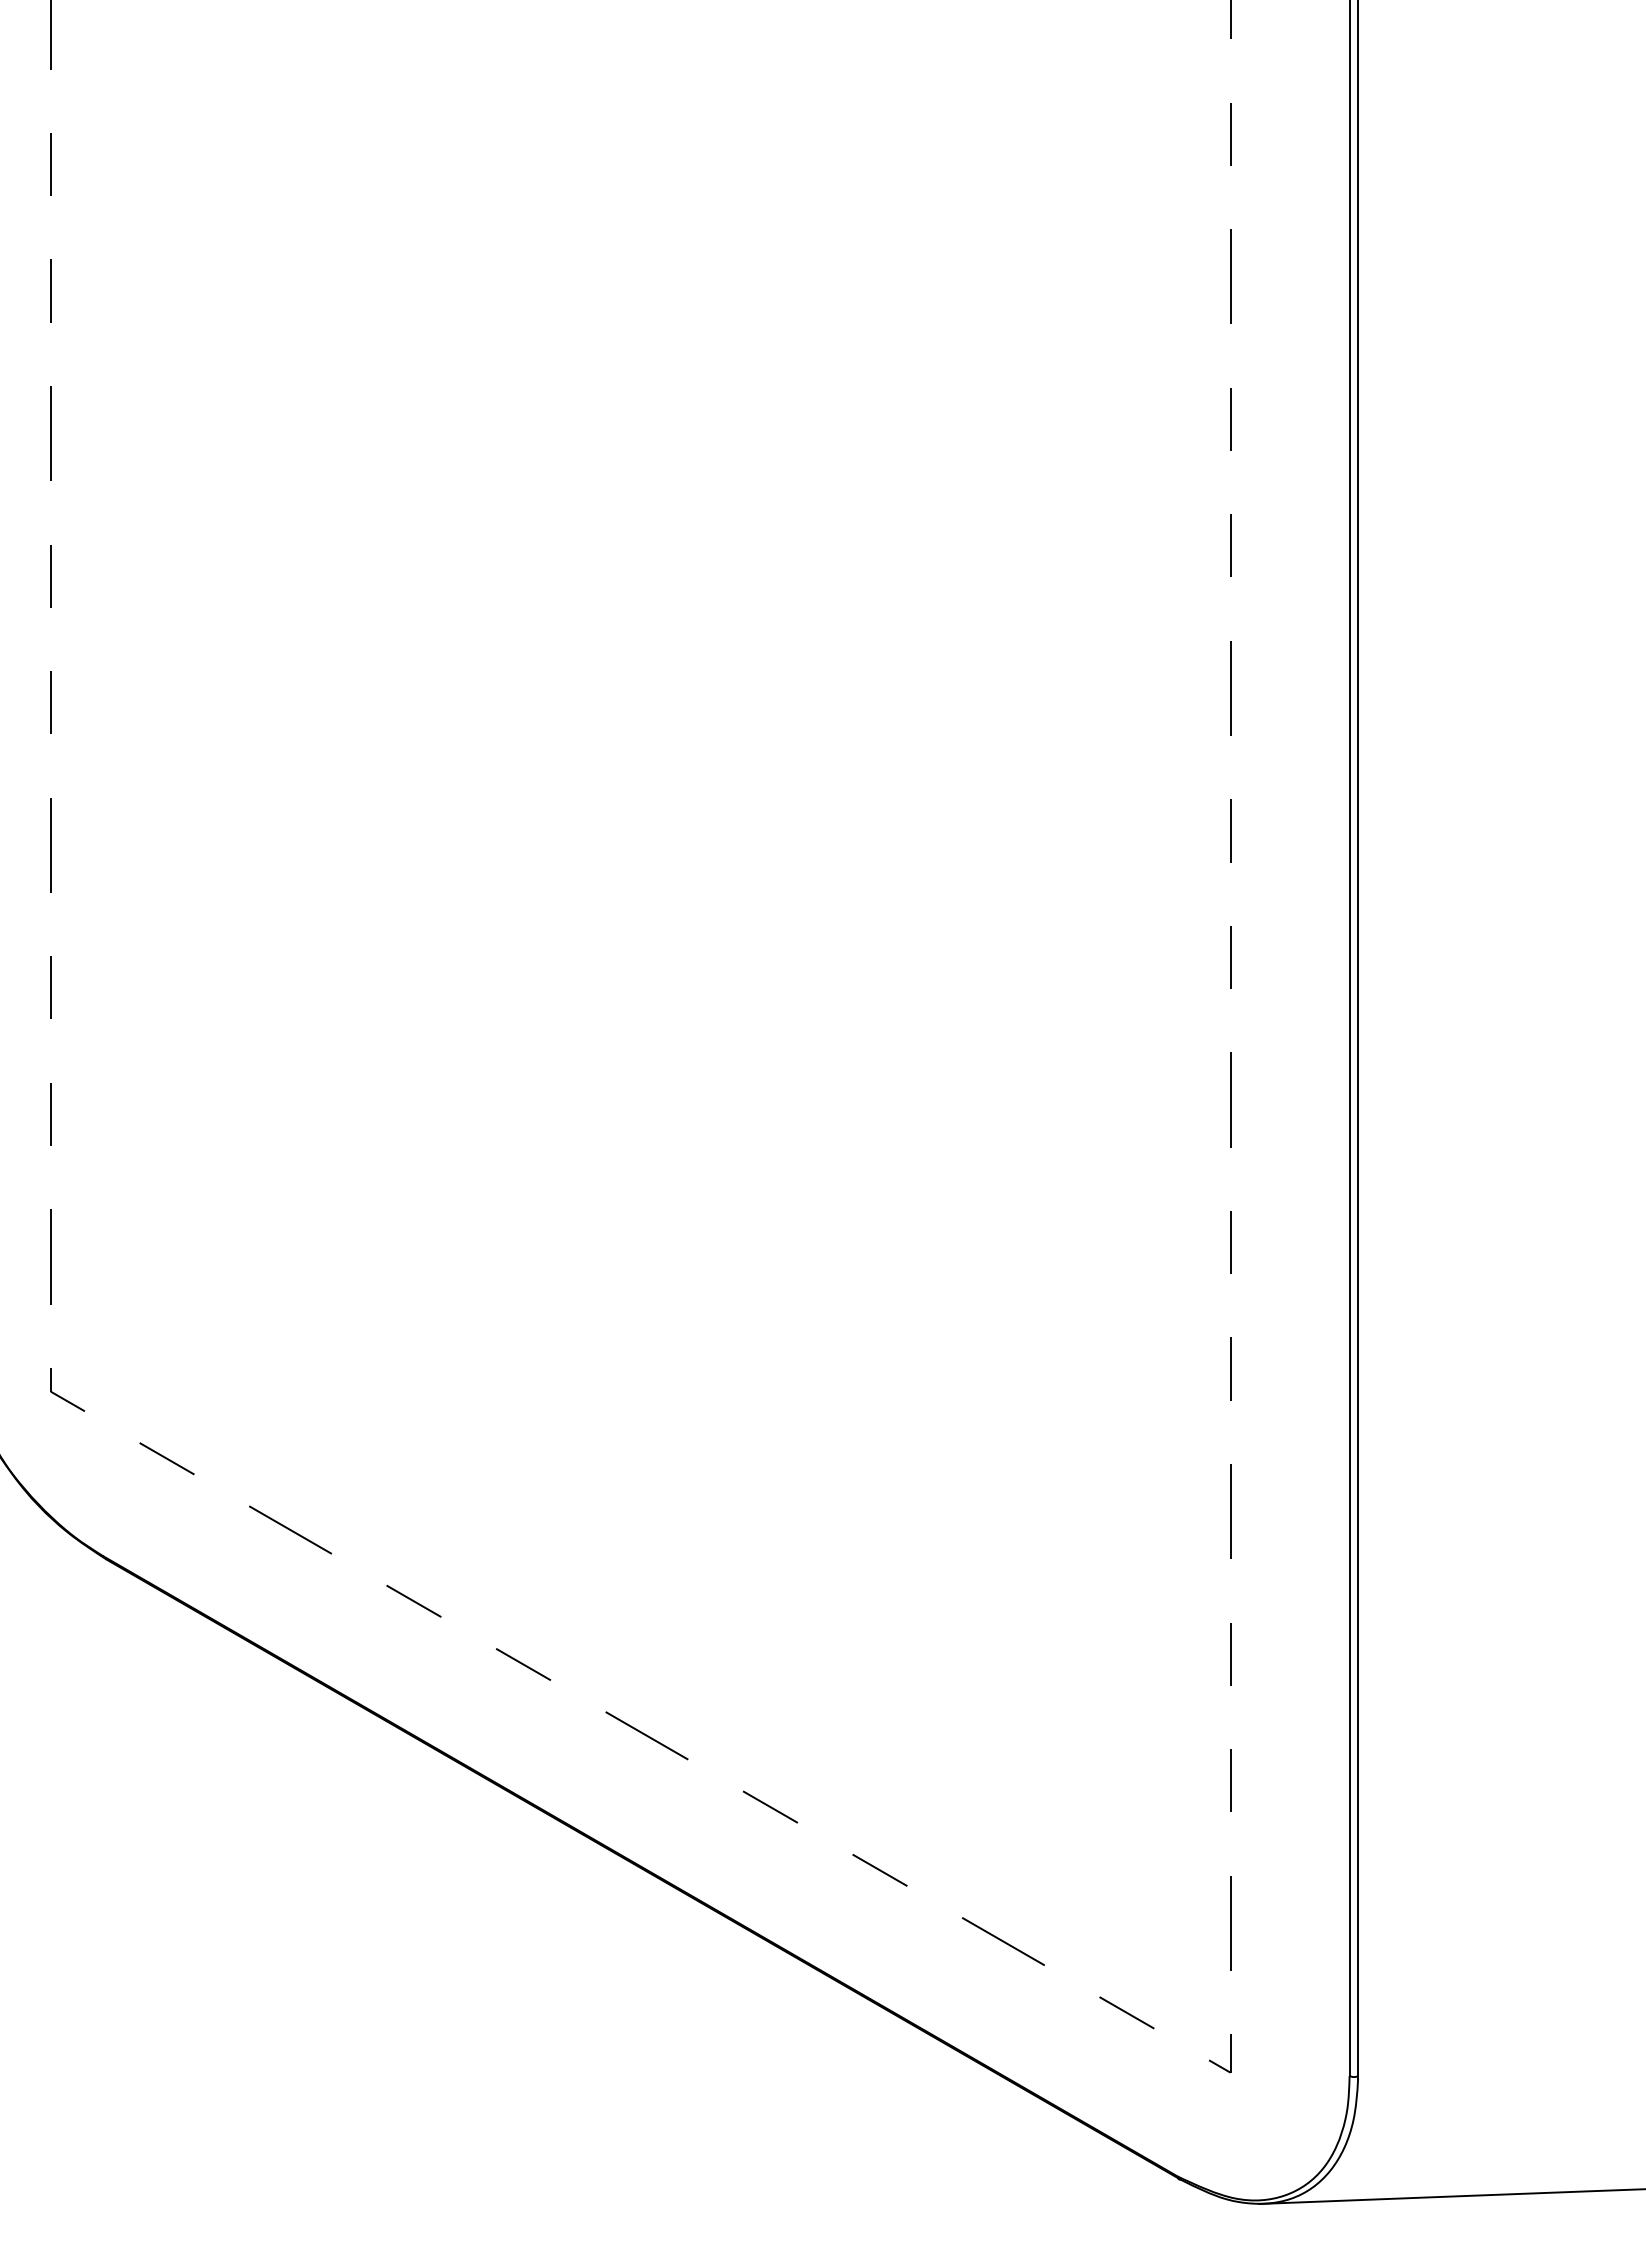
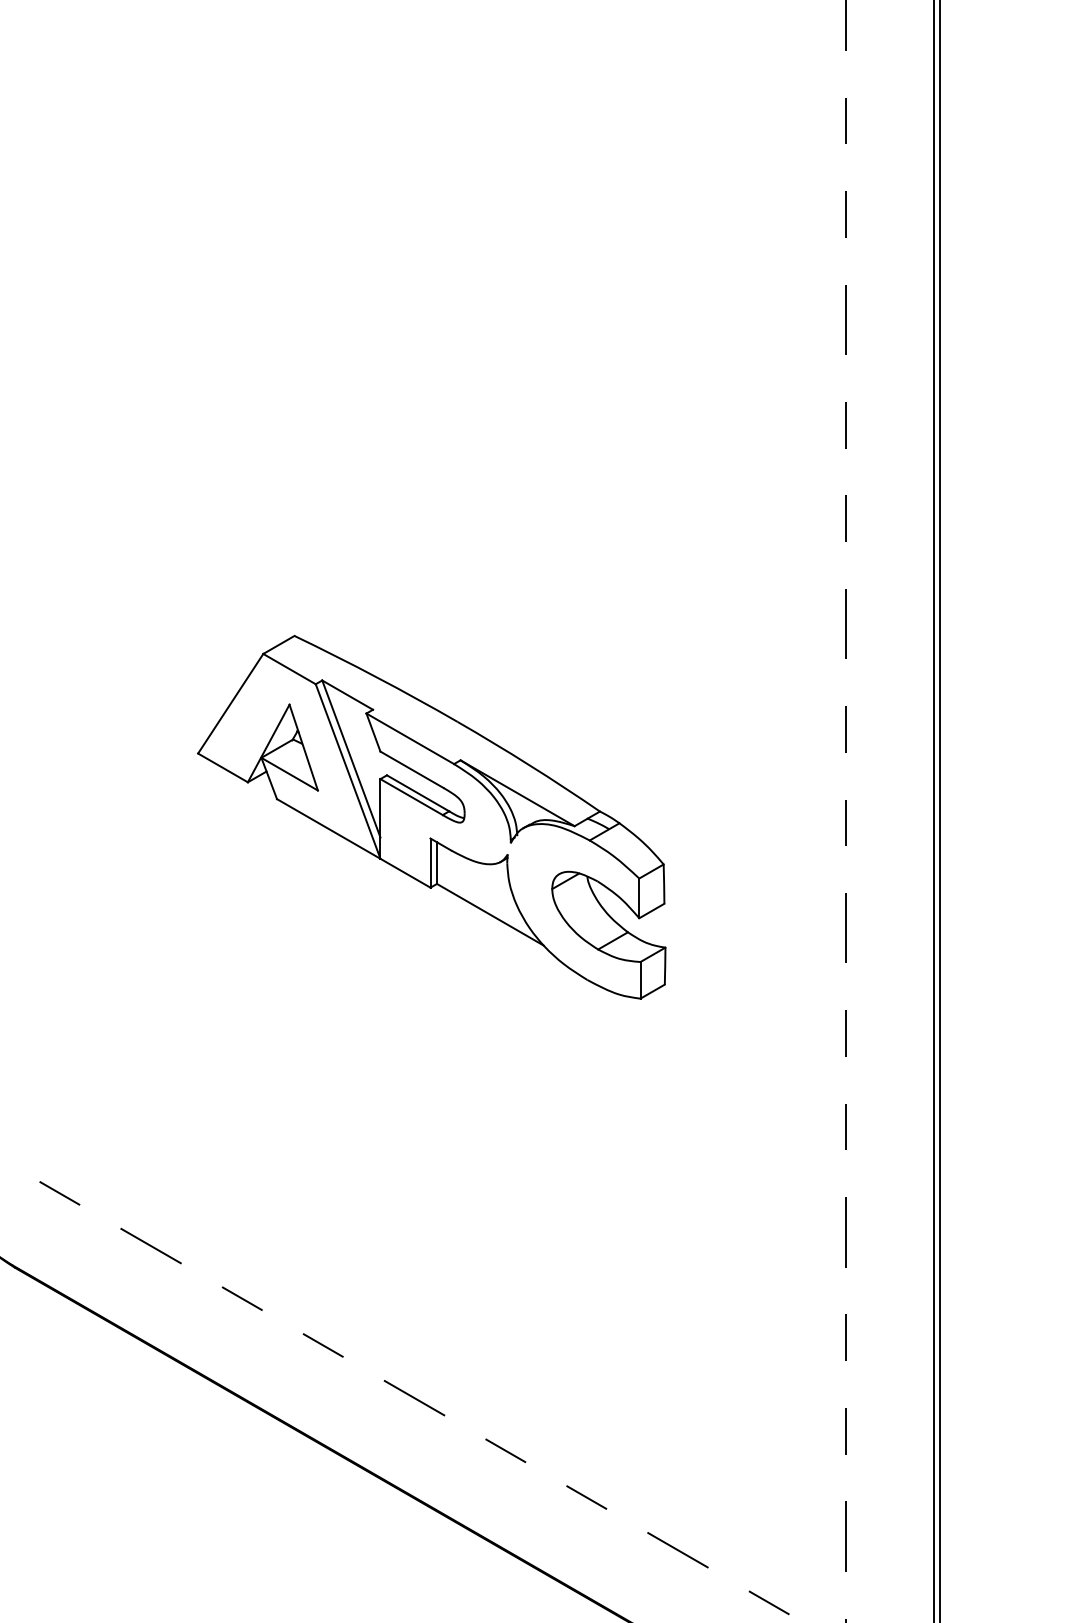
part: (670, 949) -> (431, 817), added

